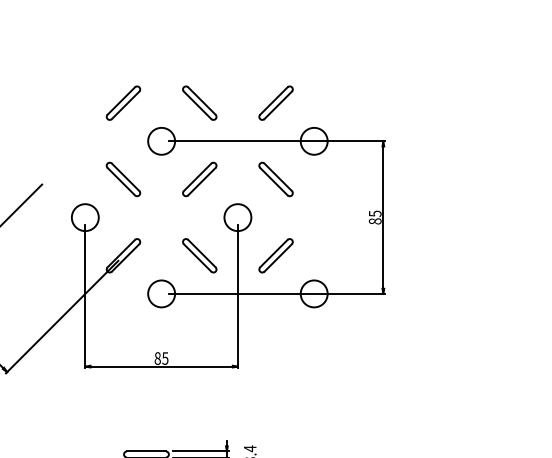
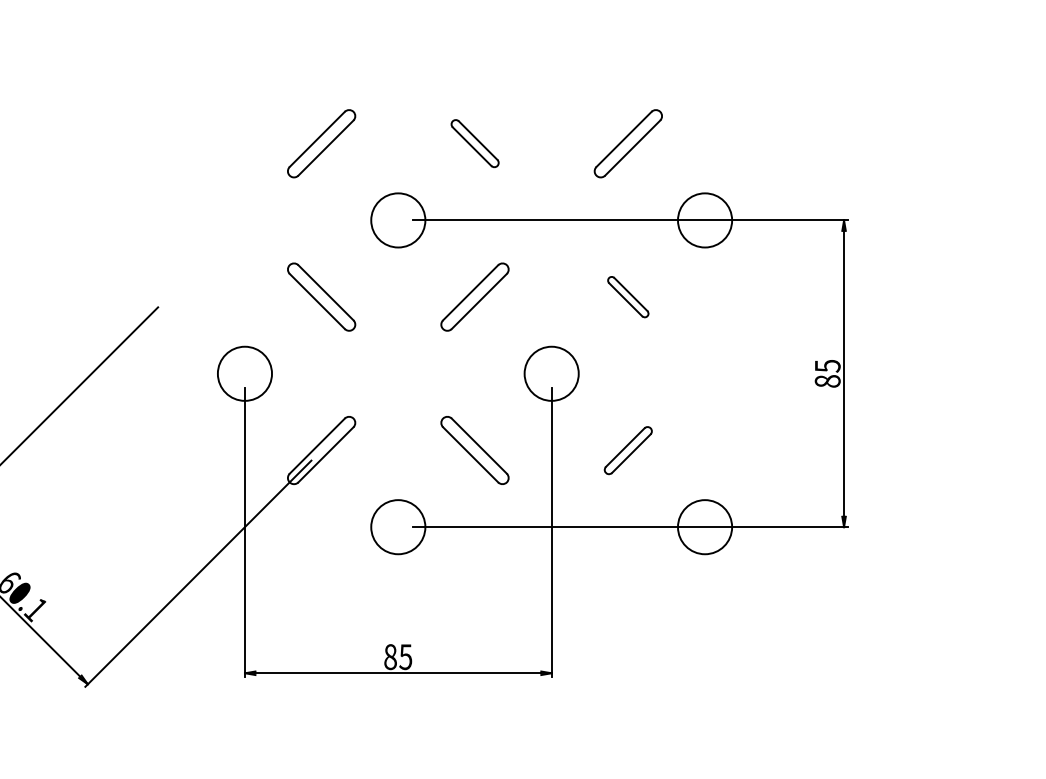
part: (199, 102) -> (474, 142), size x0.7
part: (275, 179) -> (627, 297), size x0.6
part: (275, 255) -> (627, 449), size x0.7

